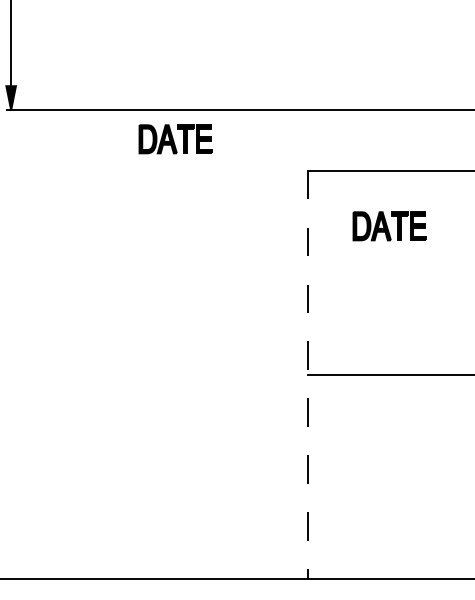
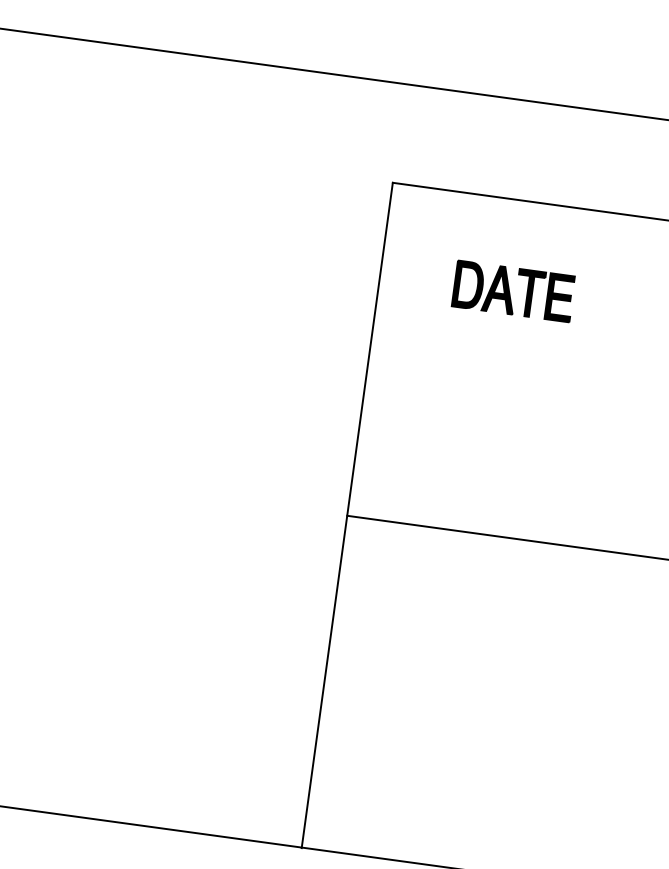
part: (175, 139) -> (184, 102), removed
line: (307, 375) -> (346, 515), dashed -> solid

